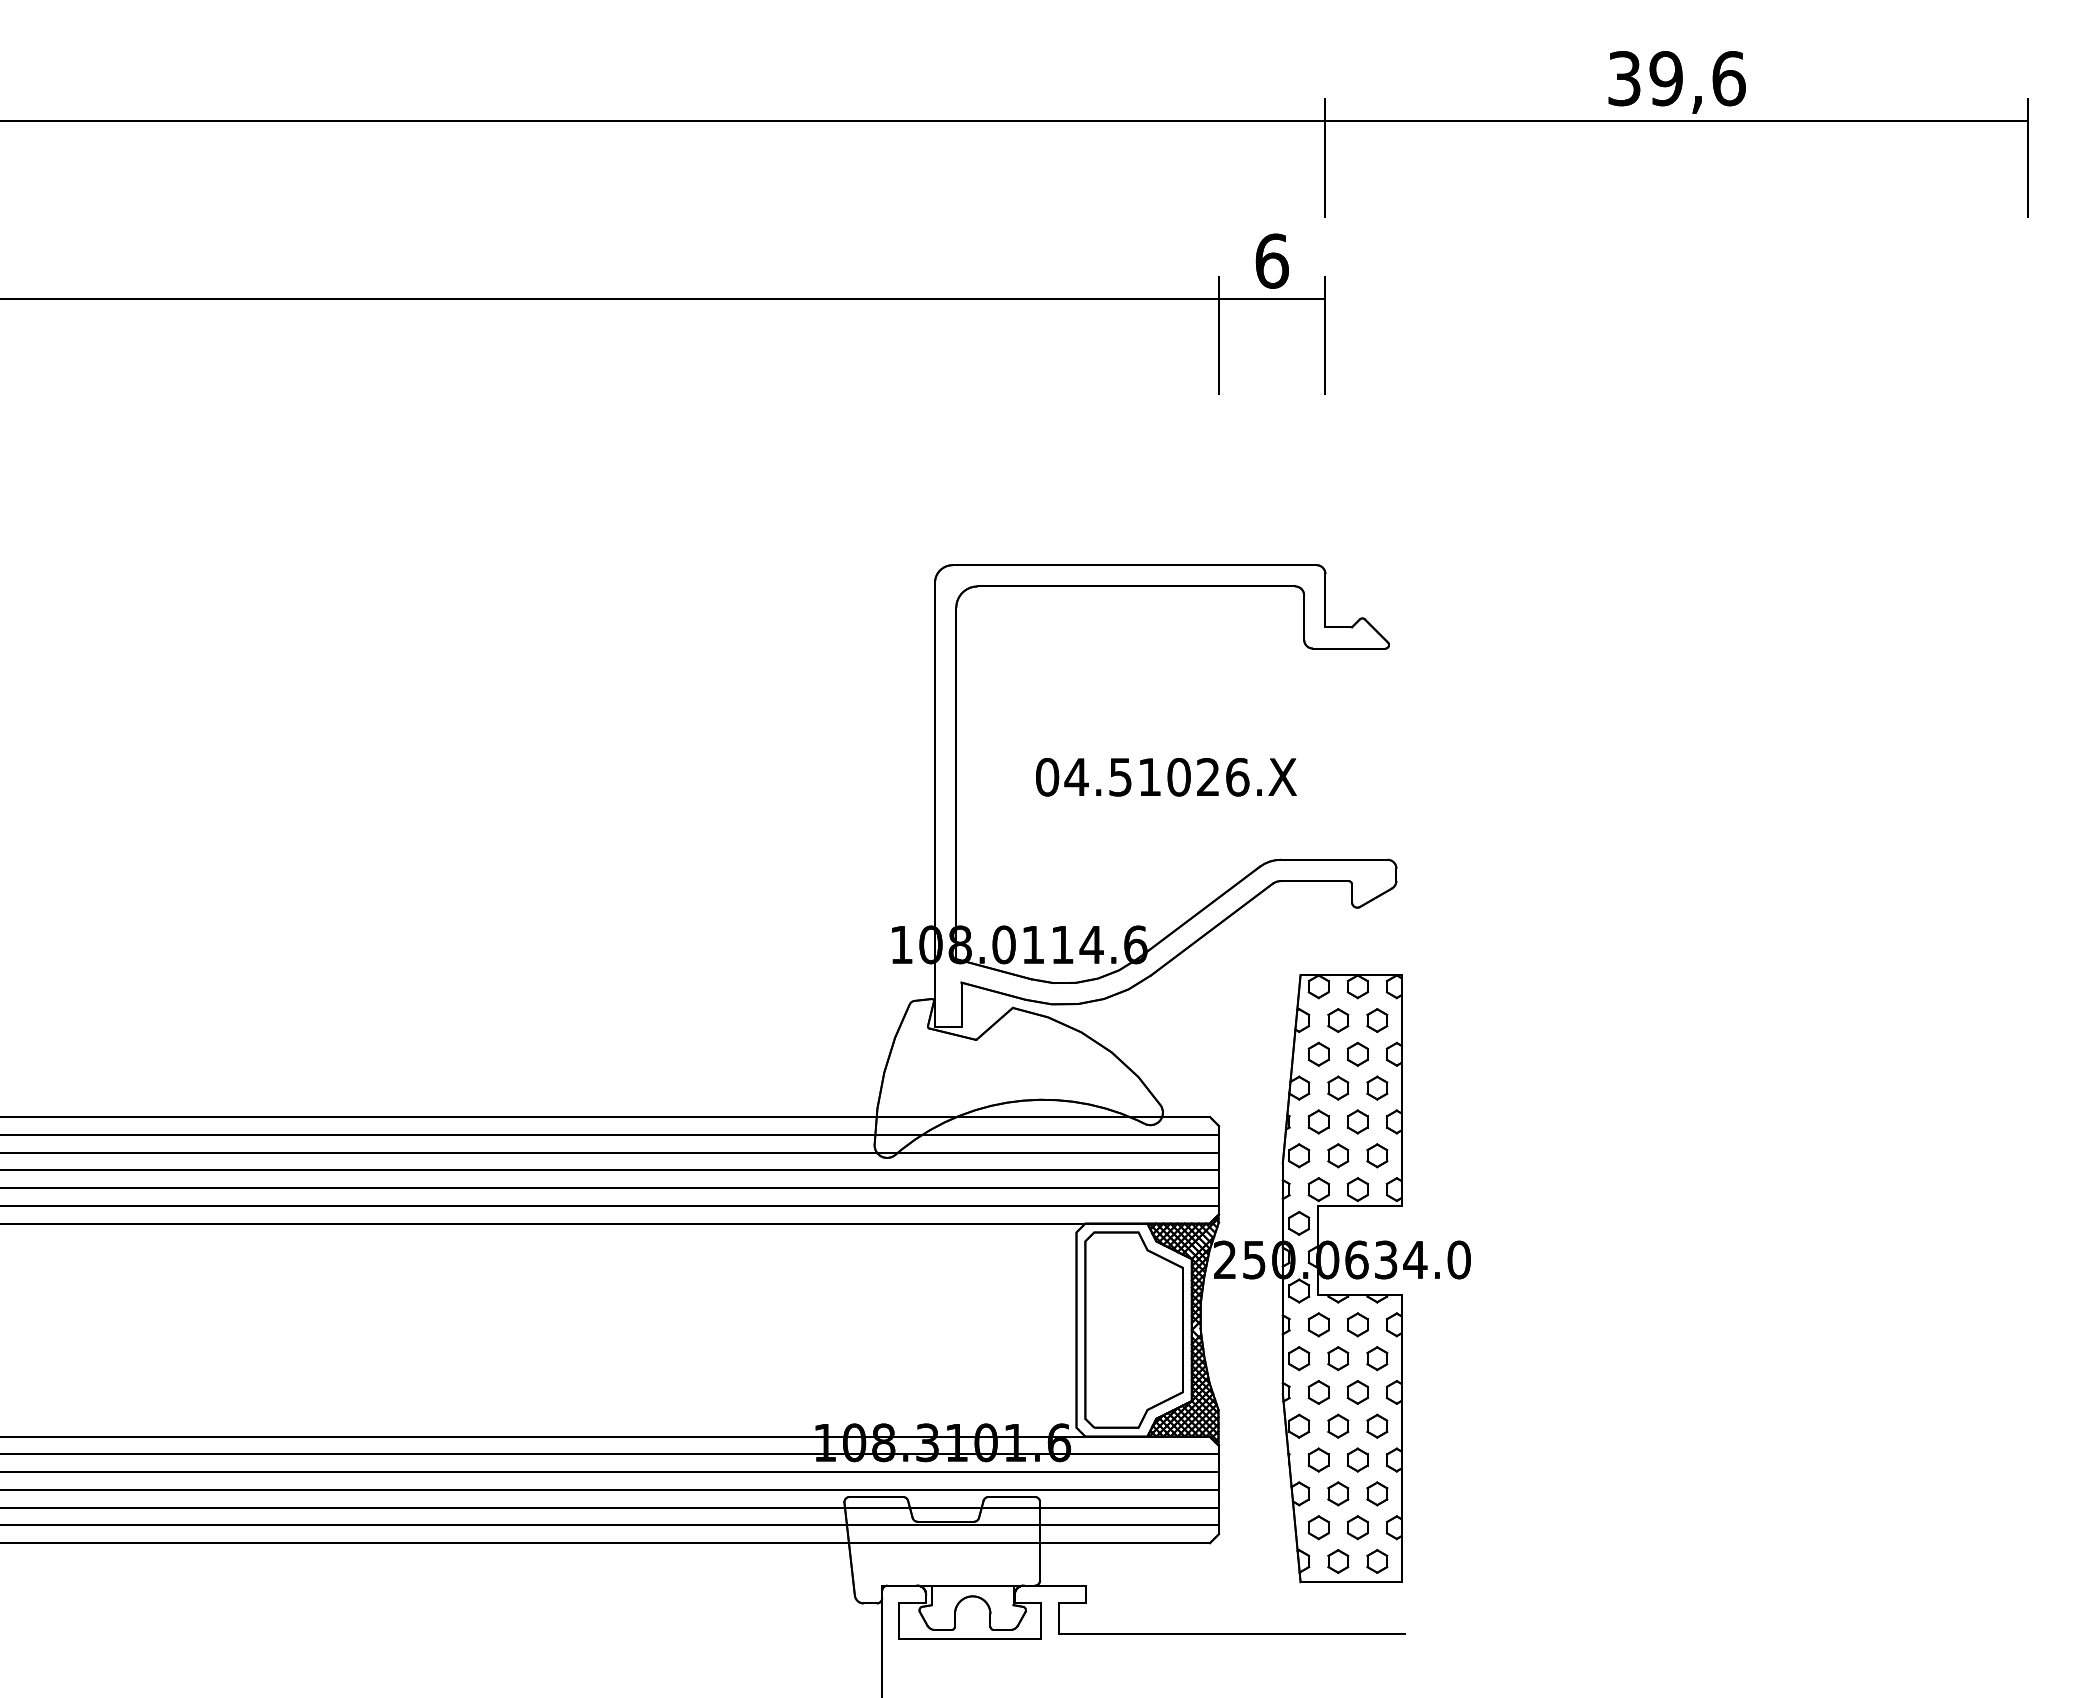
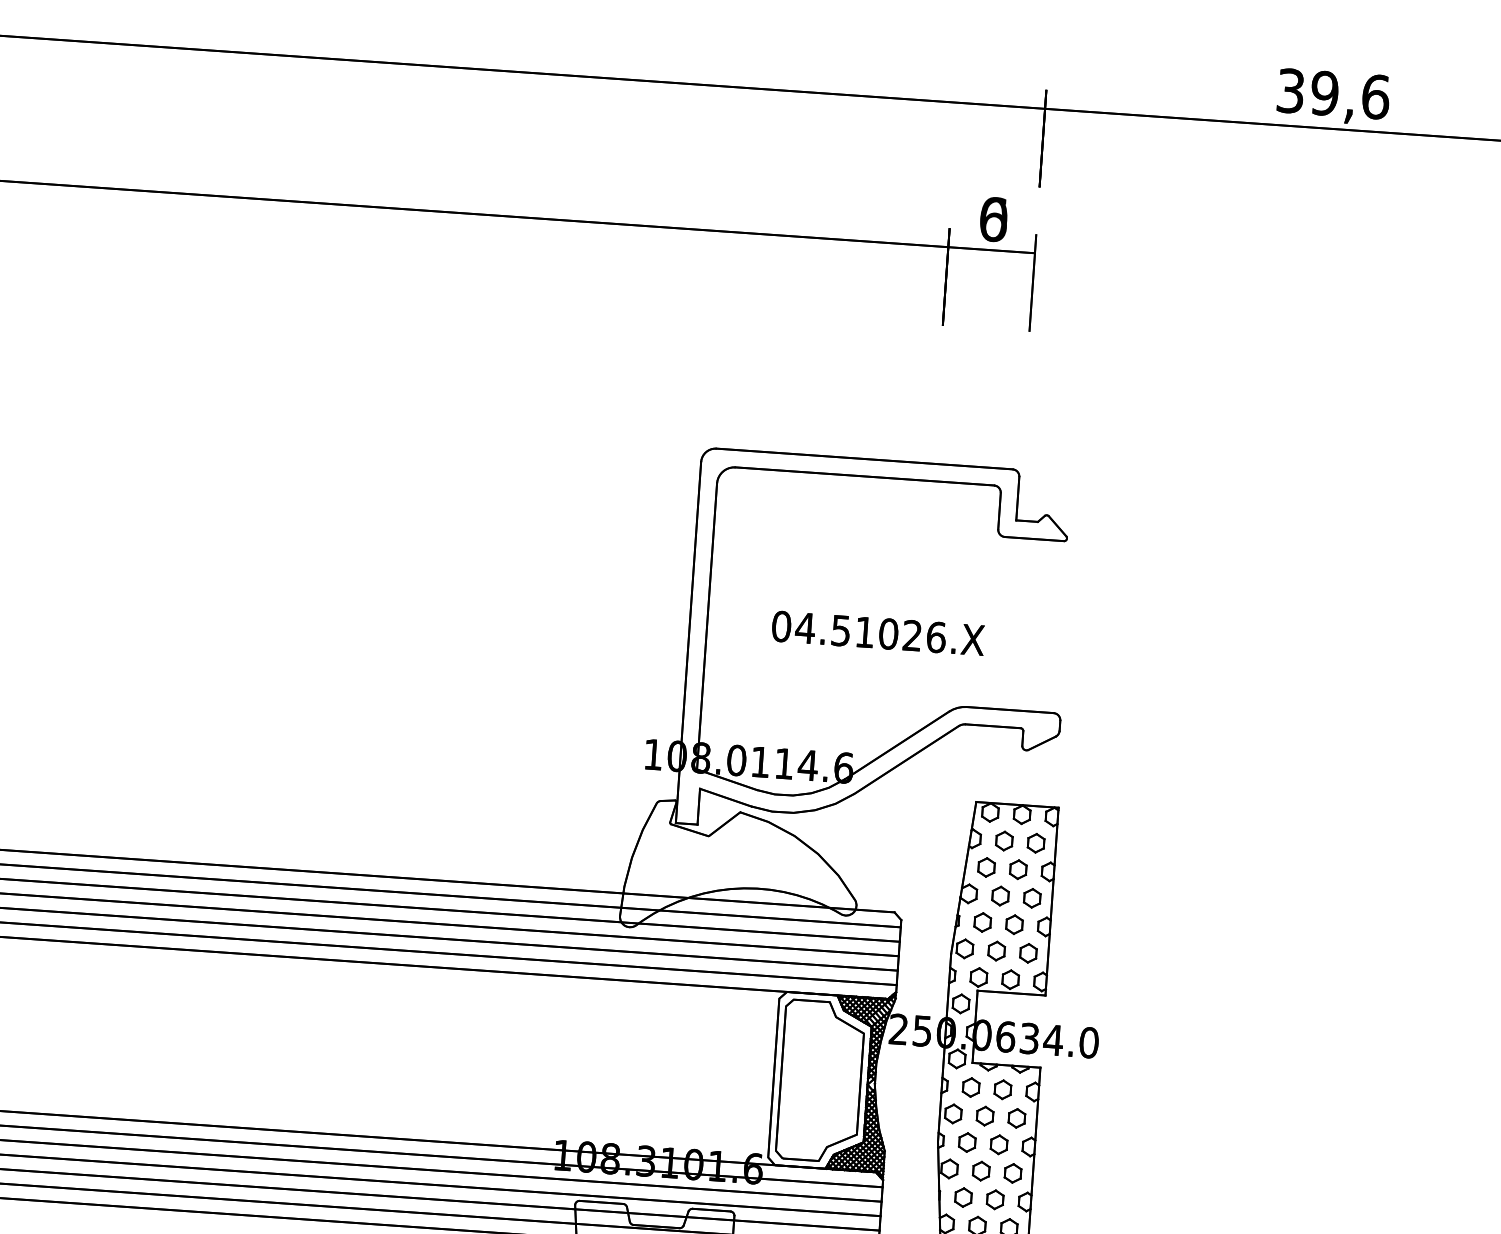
text: (1271, 260) -> (993, 218), 6 -> 0

